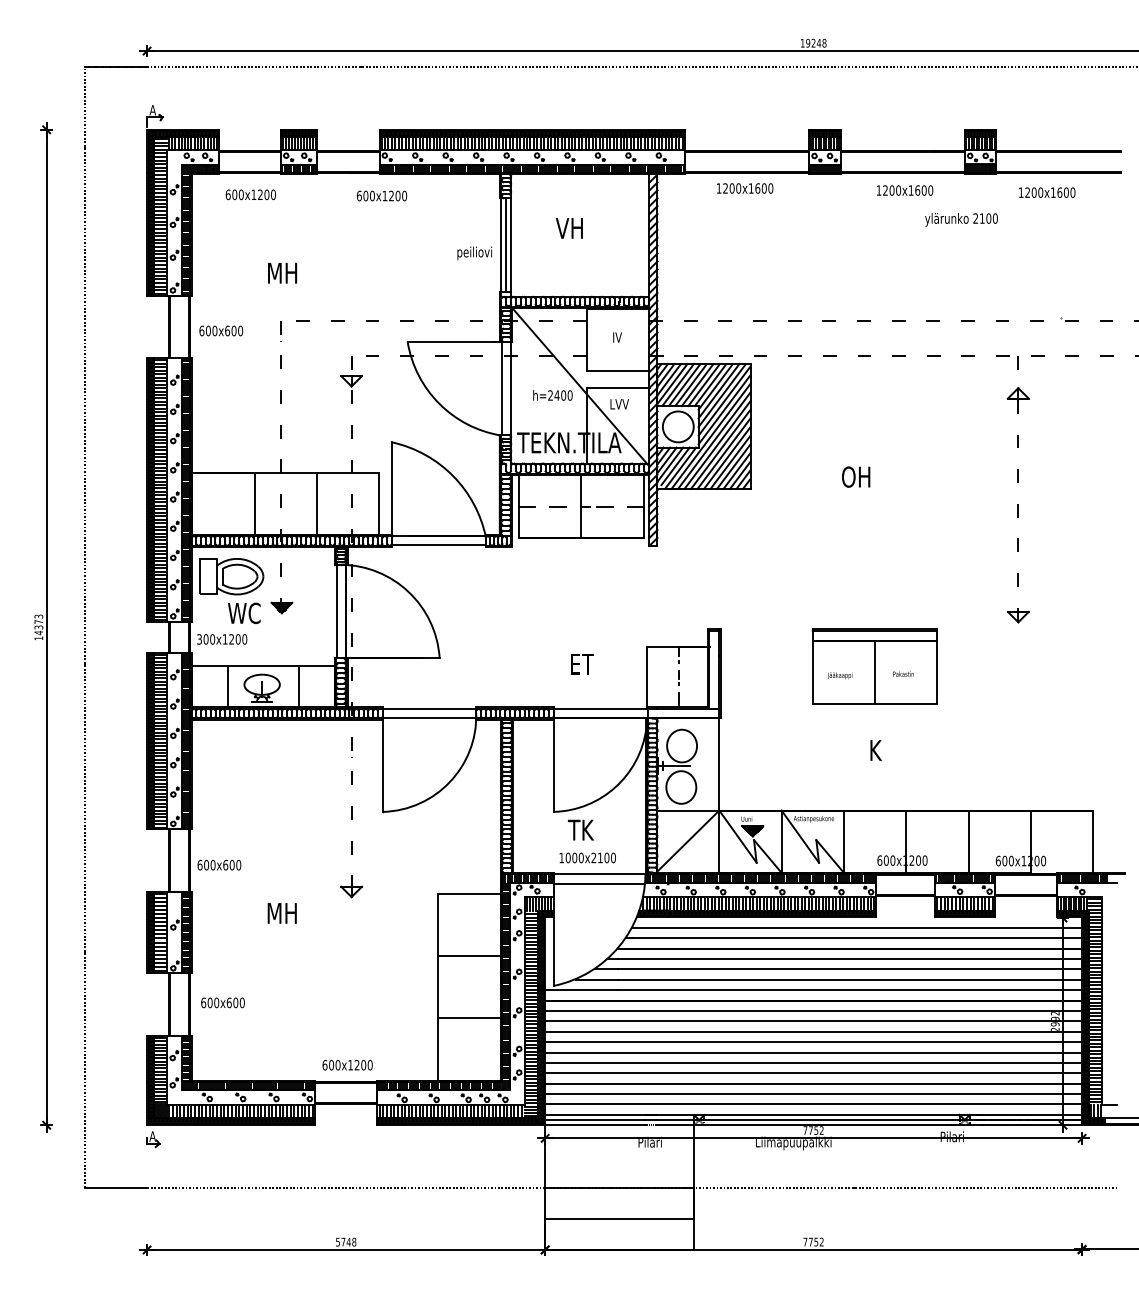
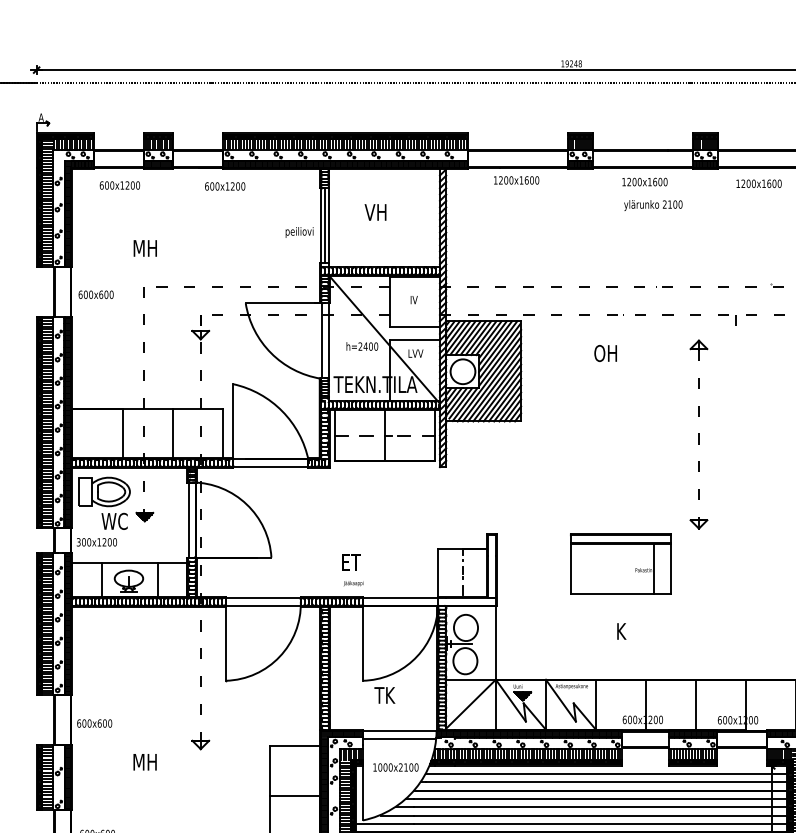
text: (961, 219) -> (653, 205), moved
text: (856, 476) -> (606, 352), moved
part: (1017, 505) -> (698, 434), moved
text: (582, 664) -> (351, 562), moved
line: (875, 672) -> (654, 568), moved
text: (839, 675) -> (353, 583), moved
text: (587, 857) -> (395, 767), moved

